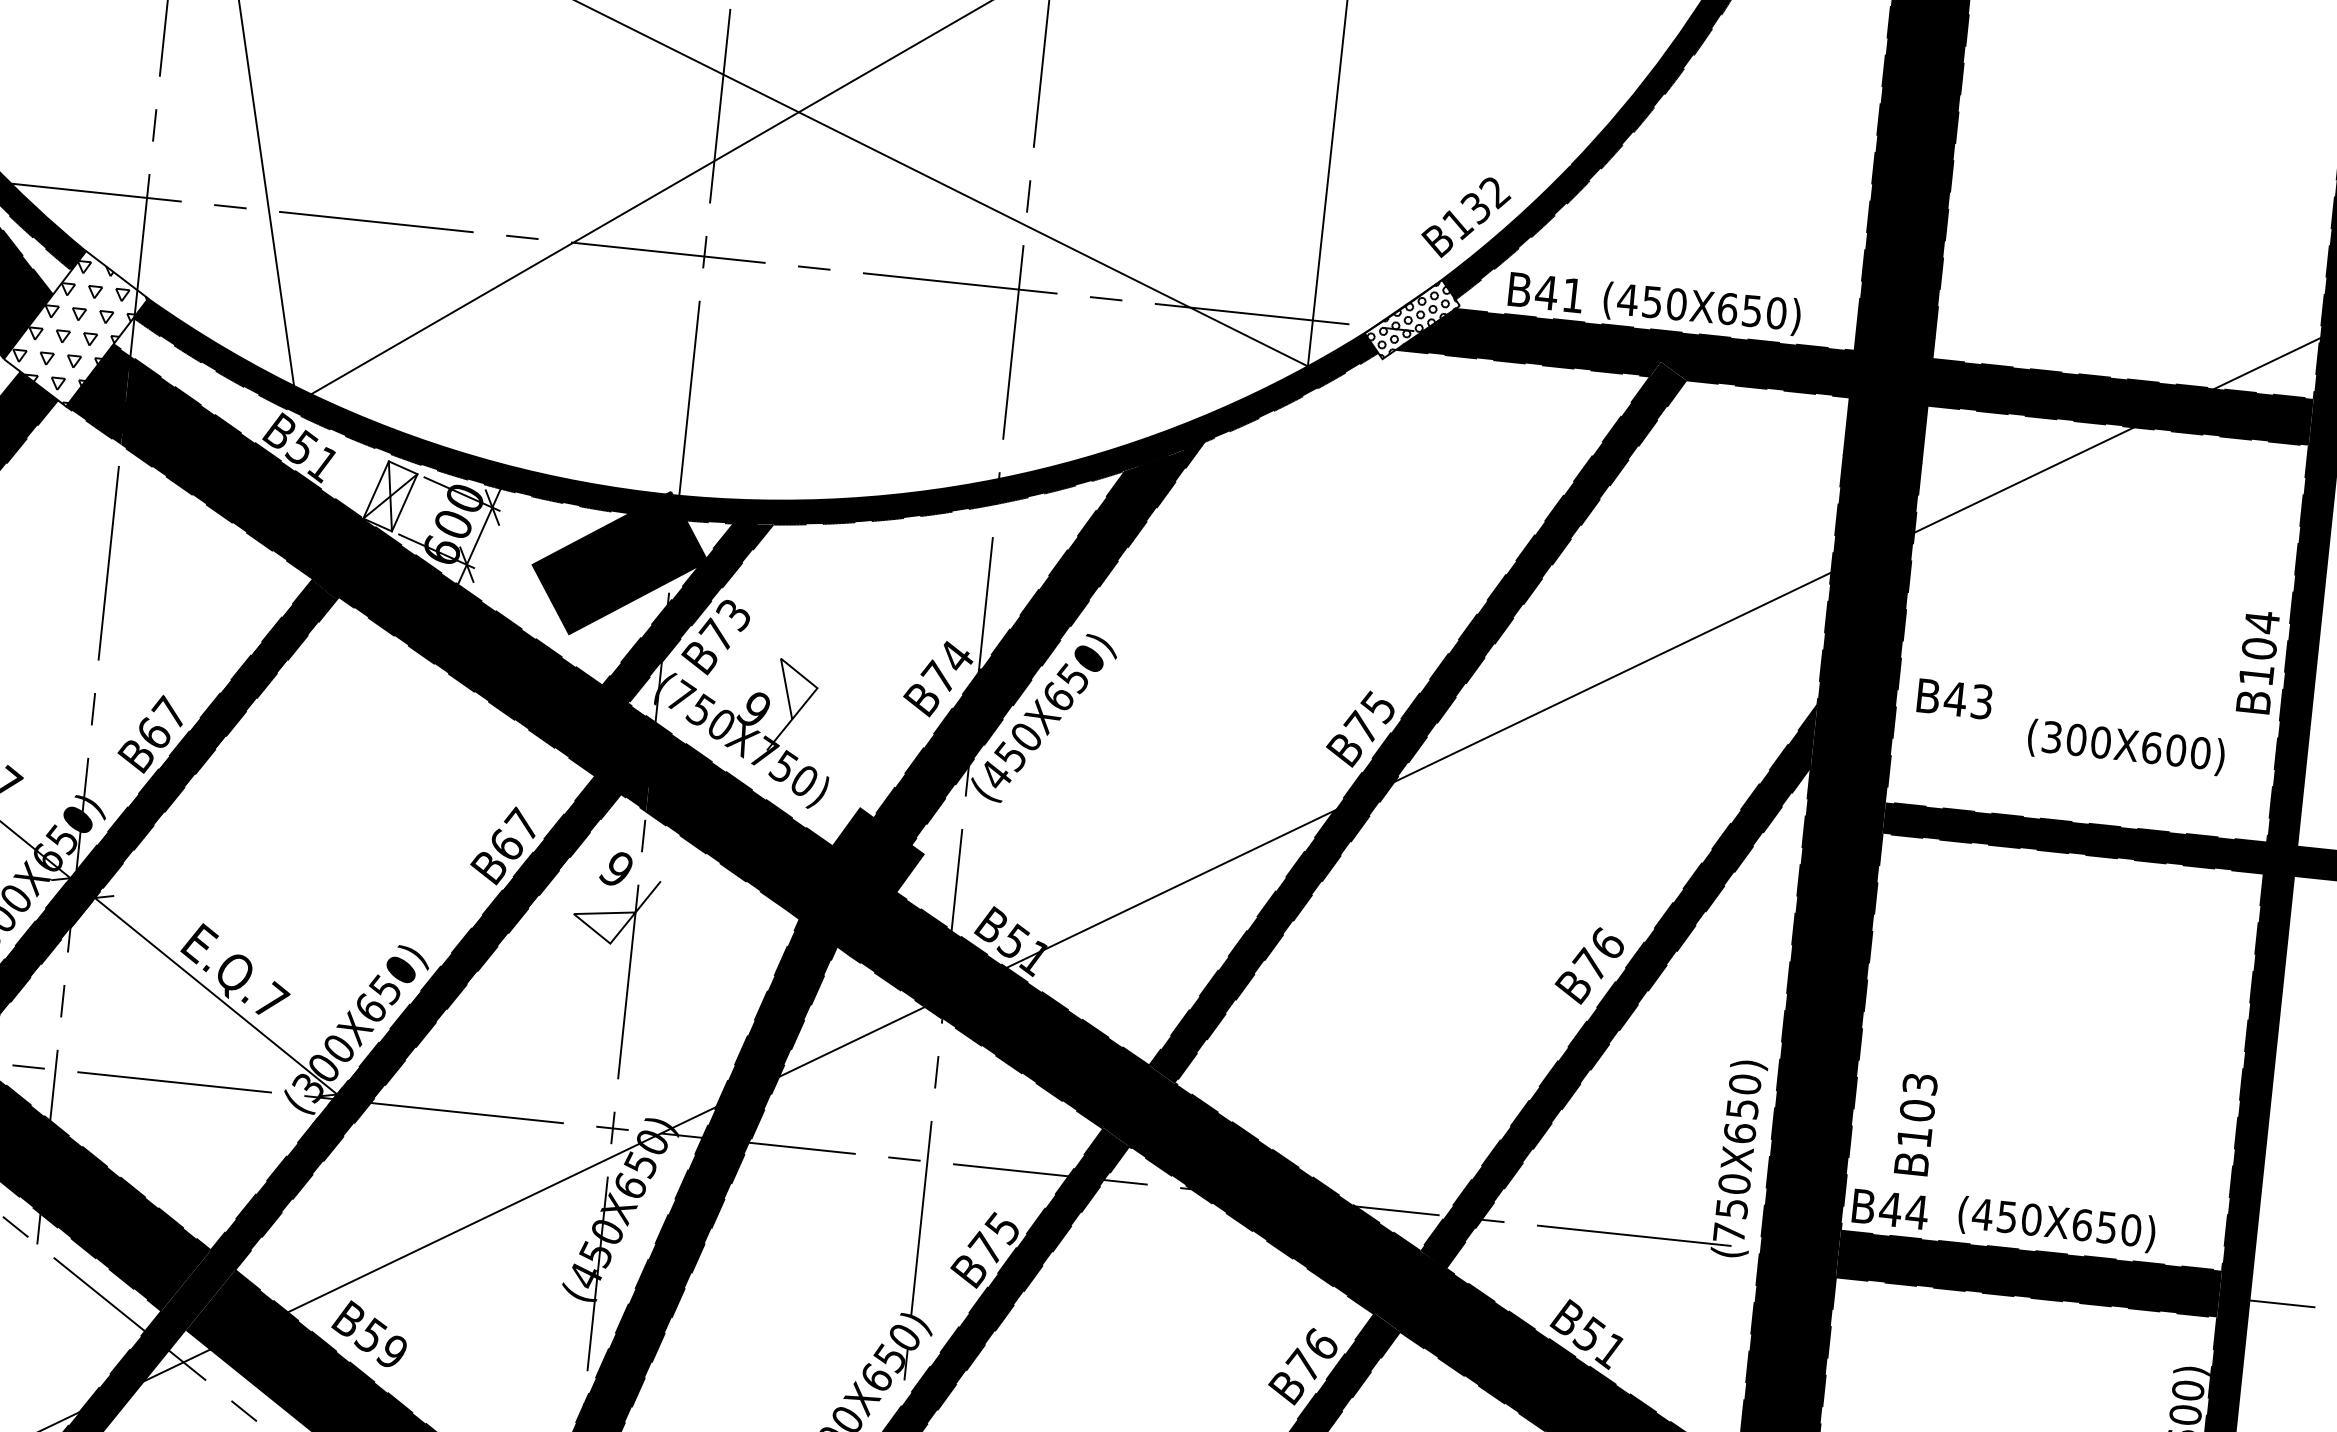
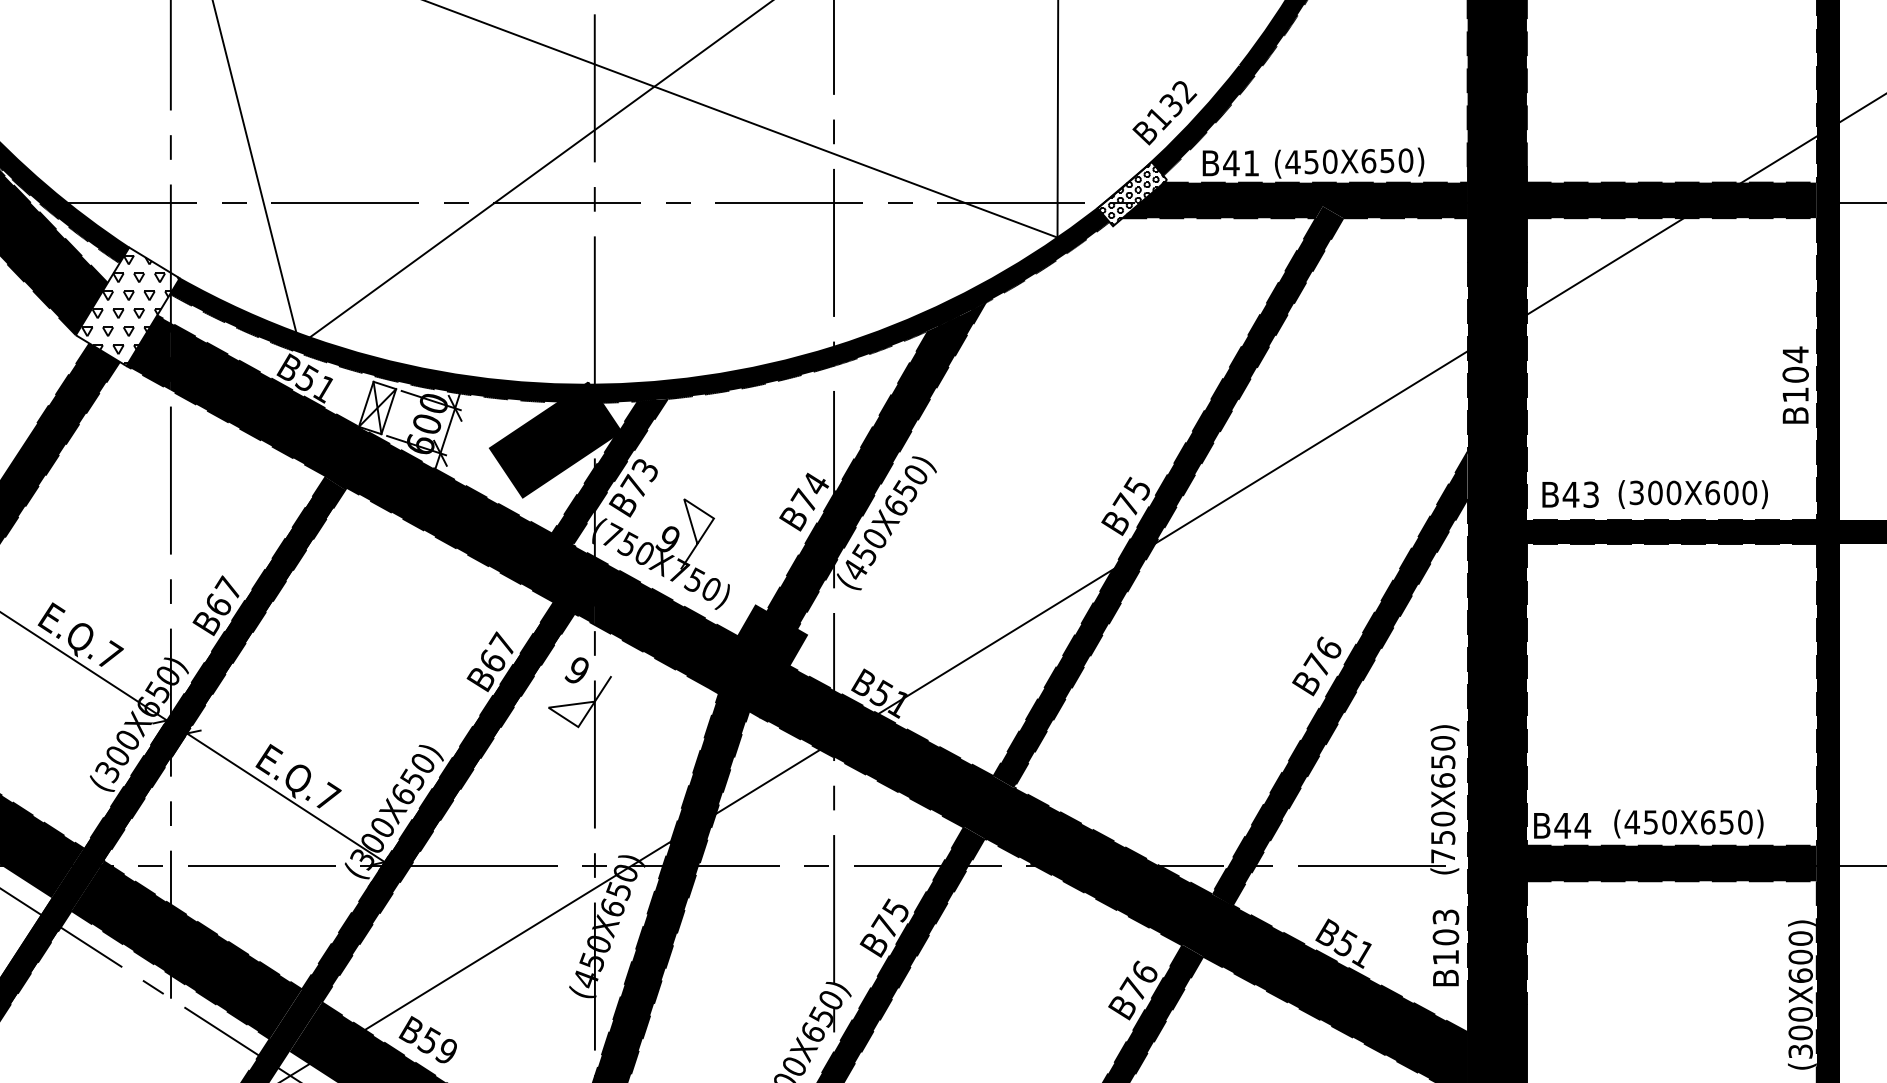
text: (1954, 698) -> (1570, 494), moved
text: (2125, 747) -> (1692, 494), moved
text: (1915, 1123) -> (1445, 947), moved

